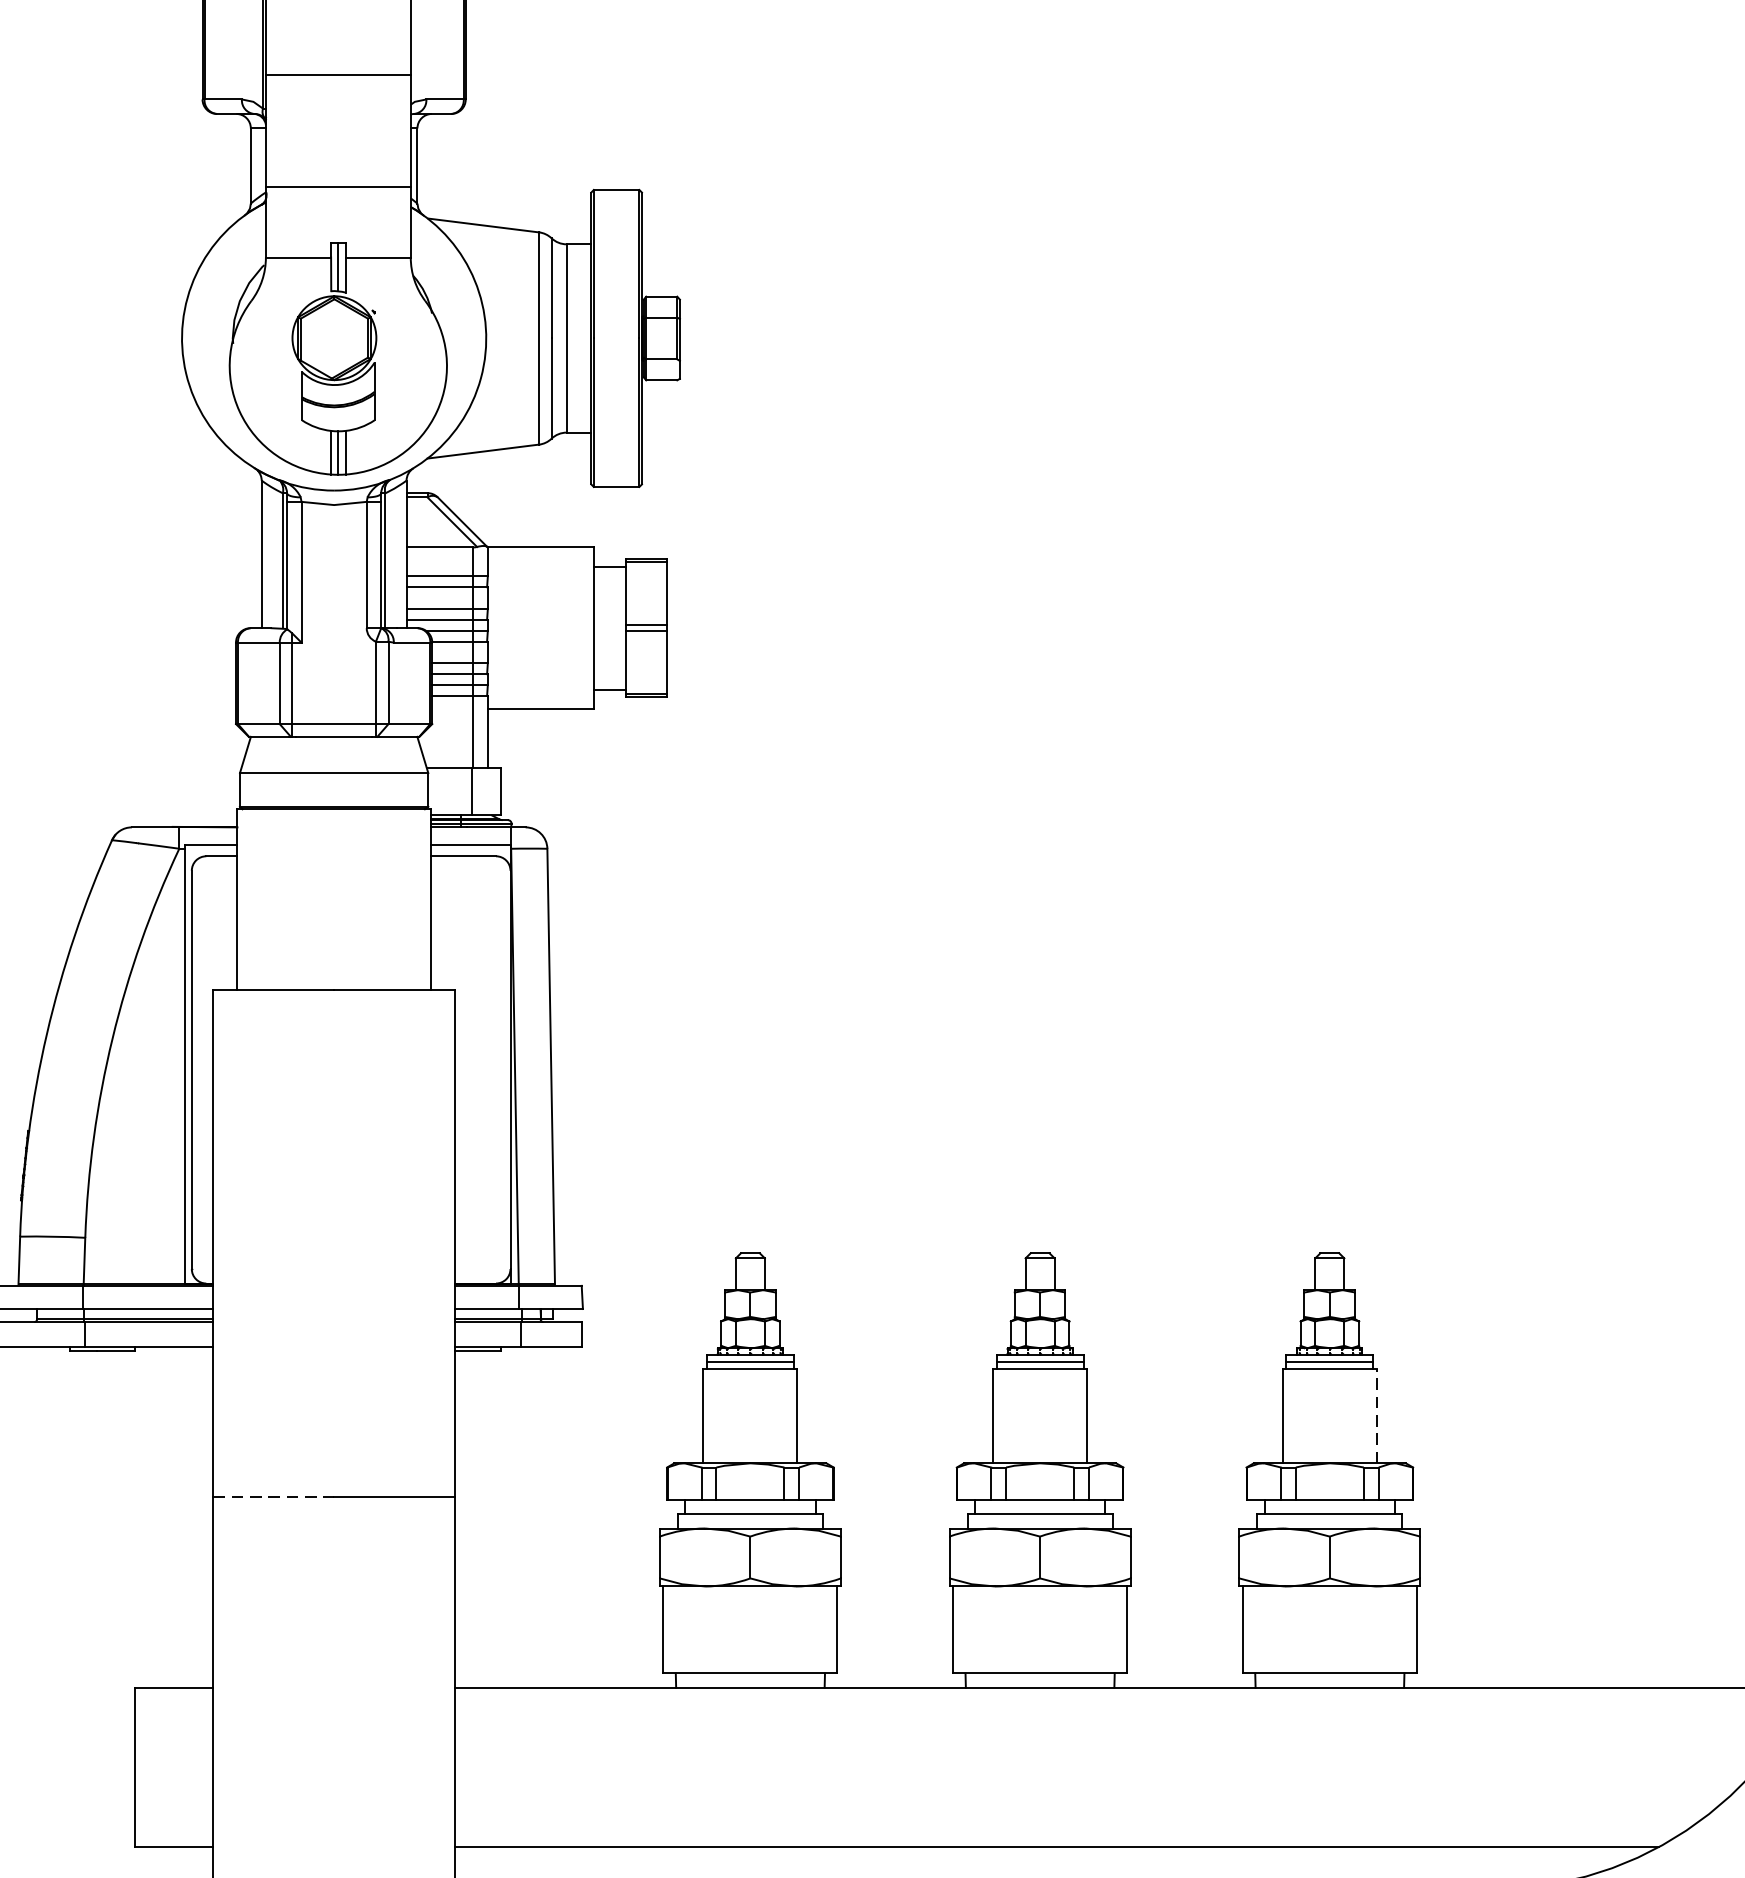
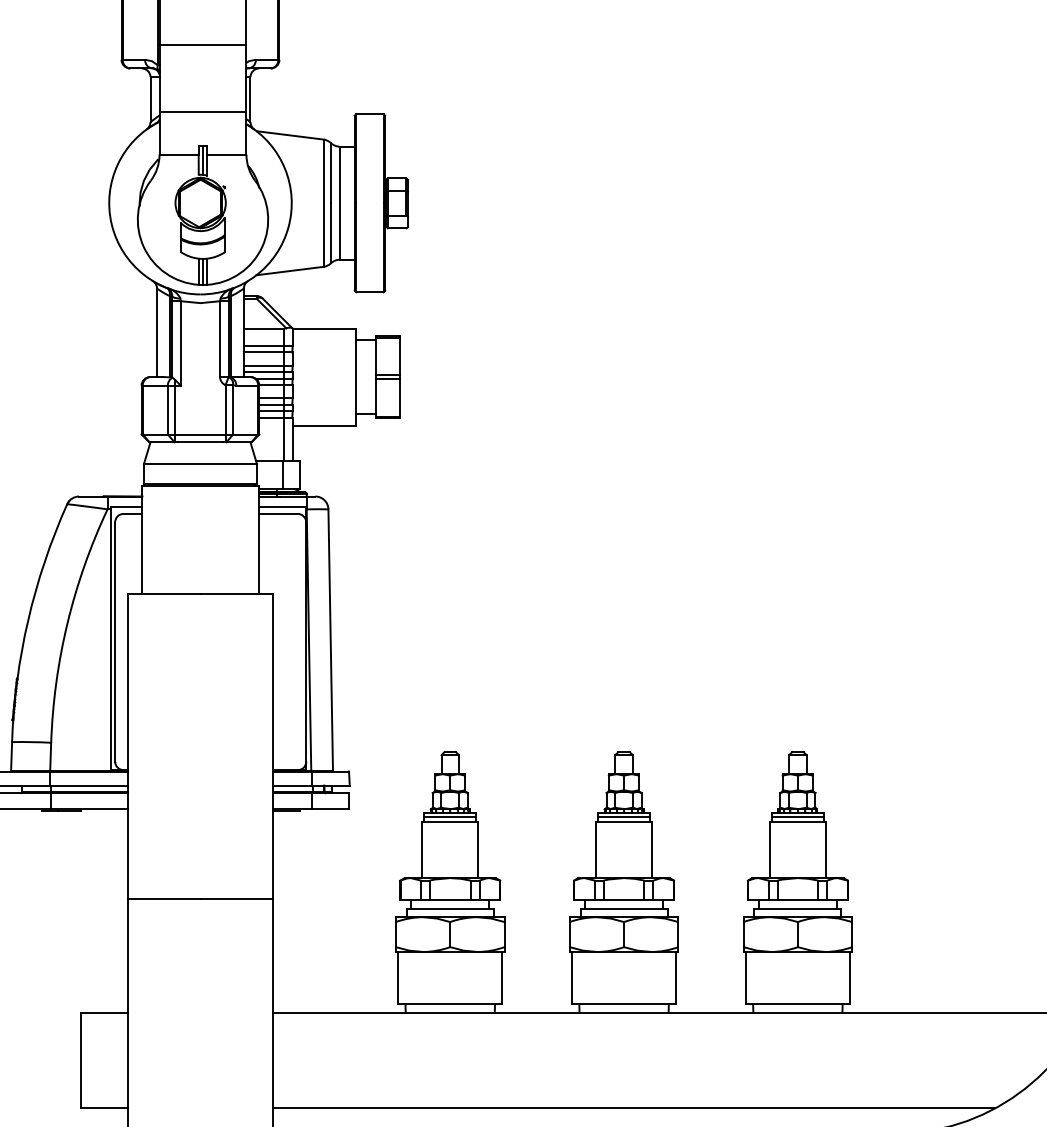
line: (1377, 1415) -> (826, 849), dashed -> solid
line: (274, 1497) -> (164, 898), dashed -> solid

